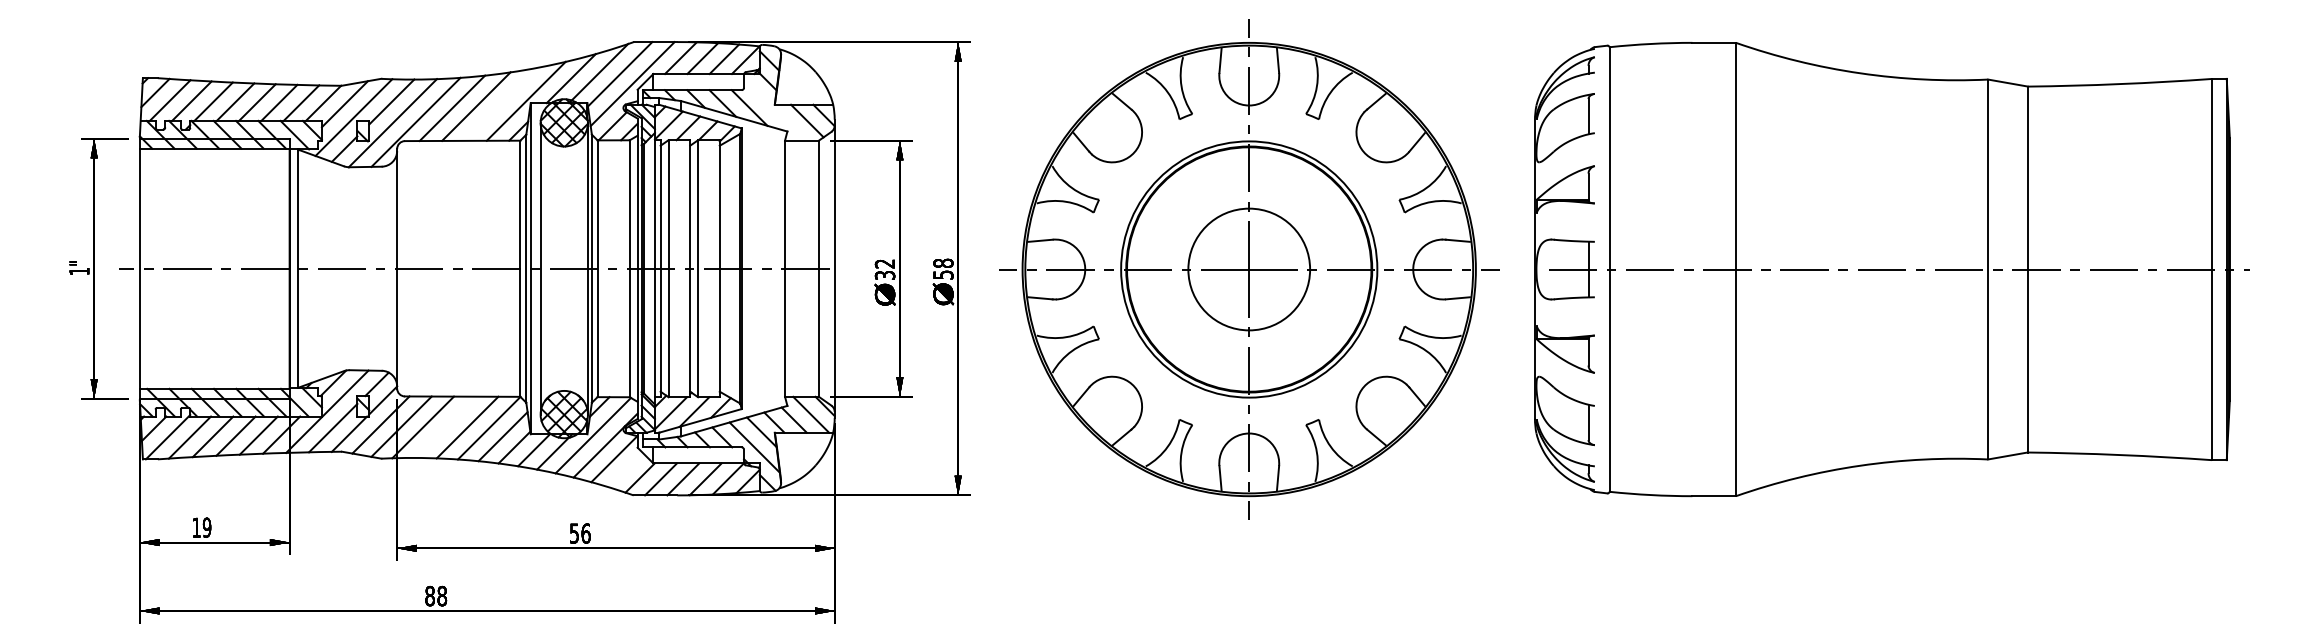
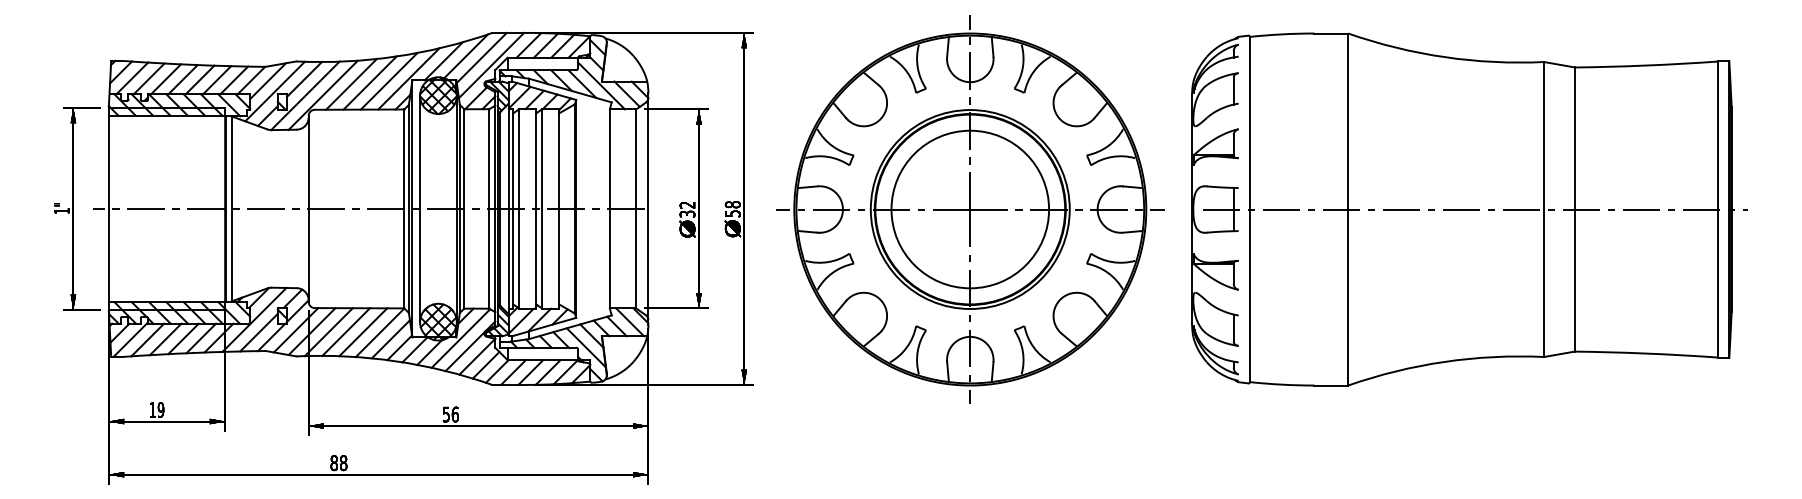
line: (500, 103) -> (388, 80), added
line: (774, 110) -> (601, 86), added
circle: (1248, 269) -> (969, 209), size x1.67
line: (445, 427) -> (346, 332), added
line: (625, 469) -> (485, 364), added

